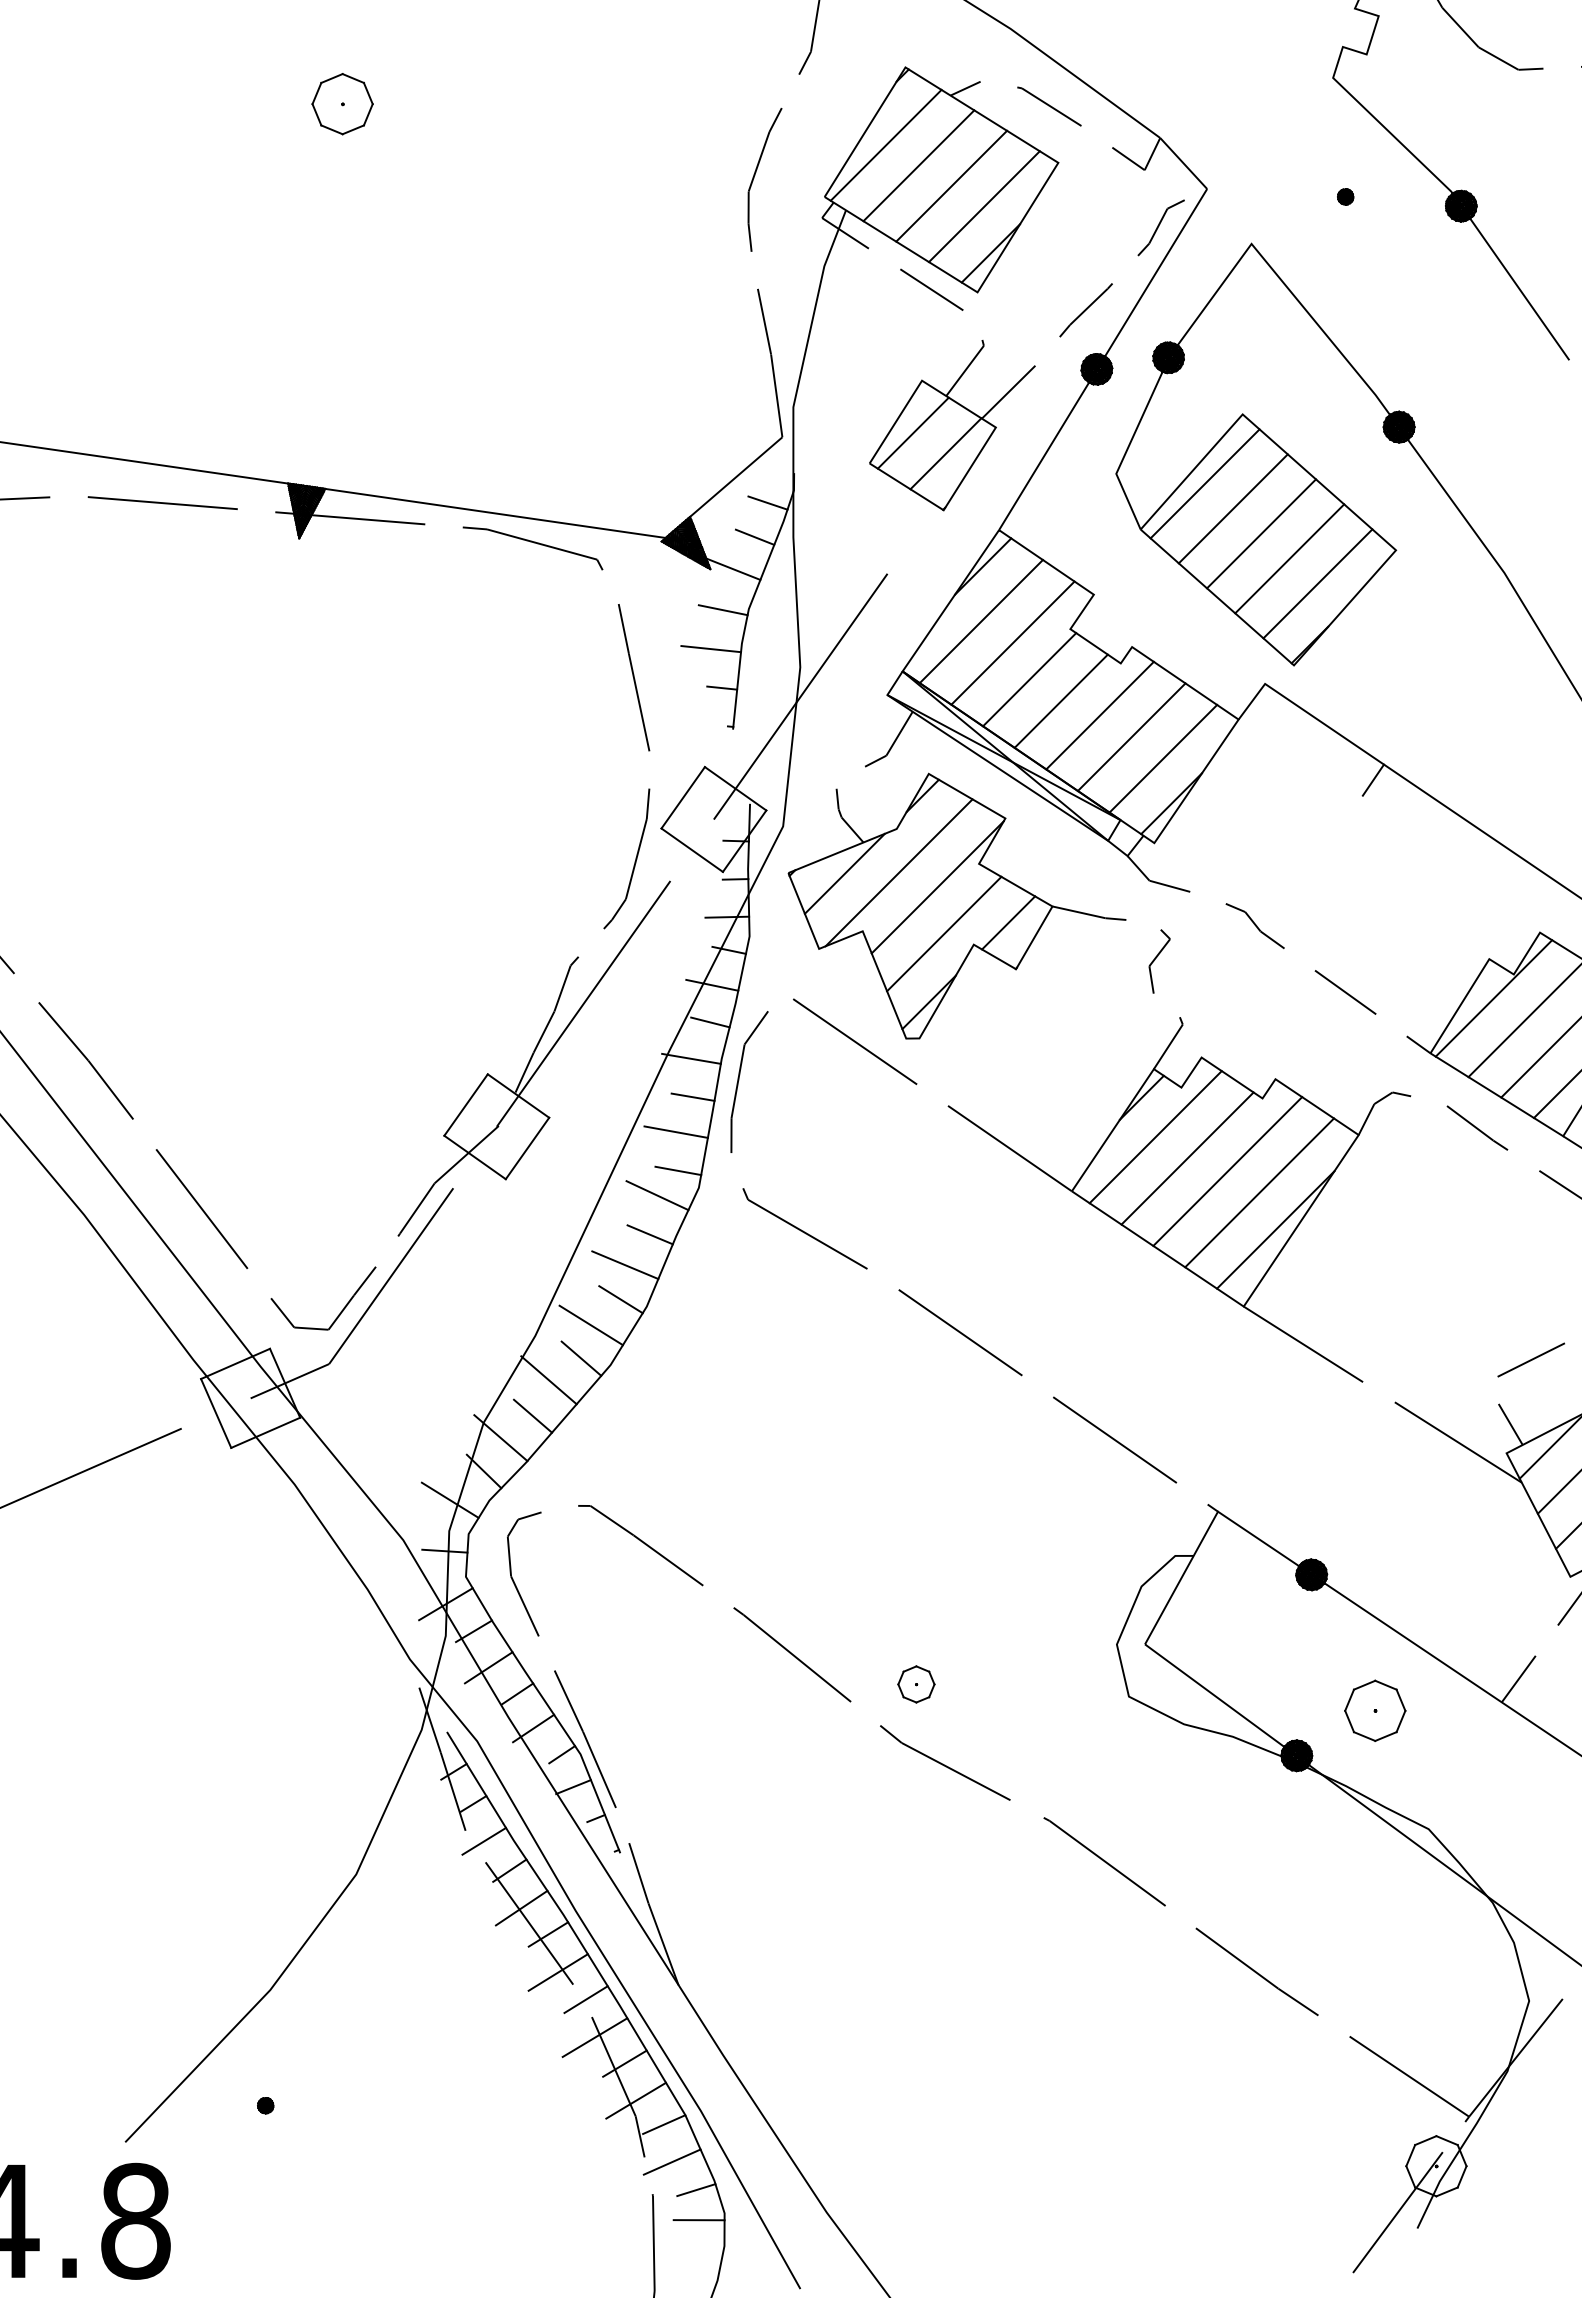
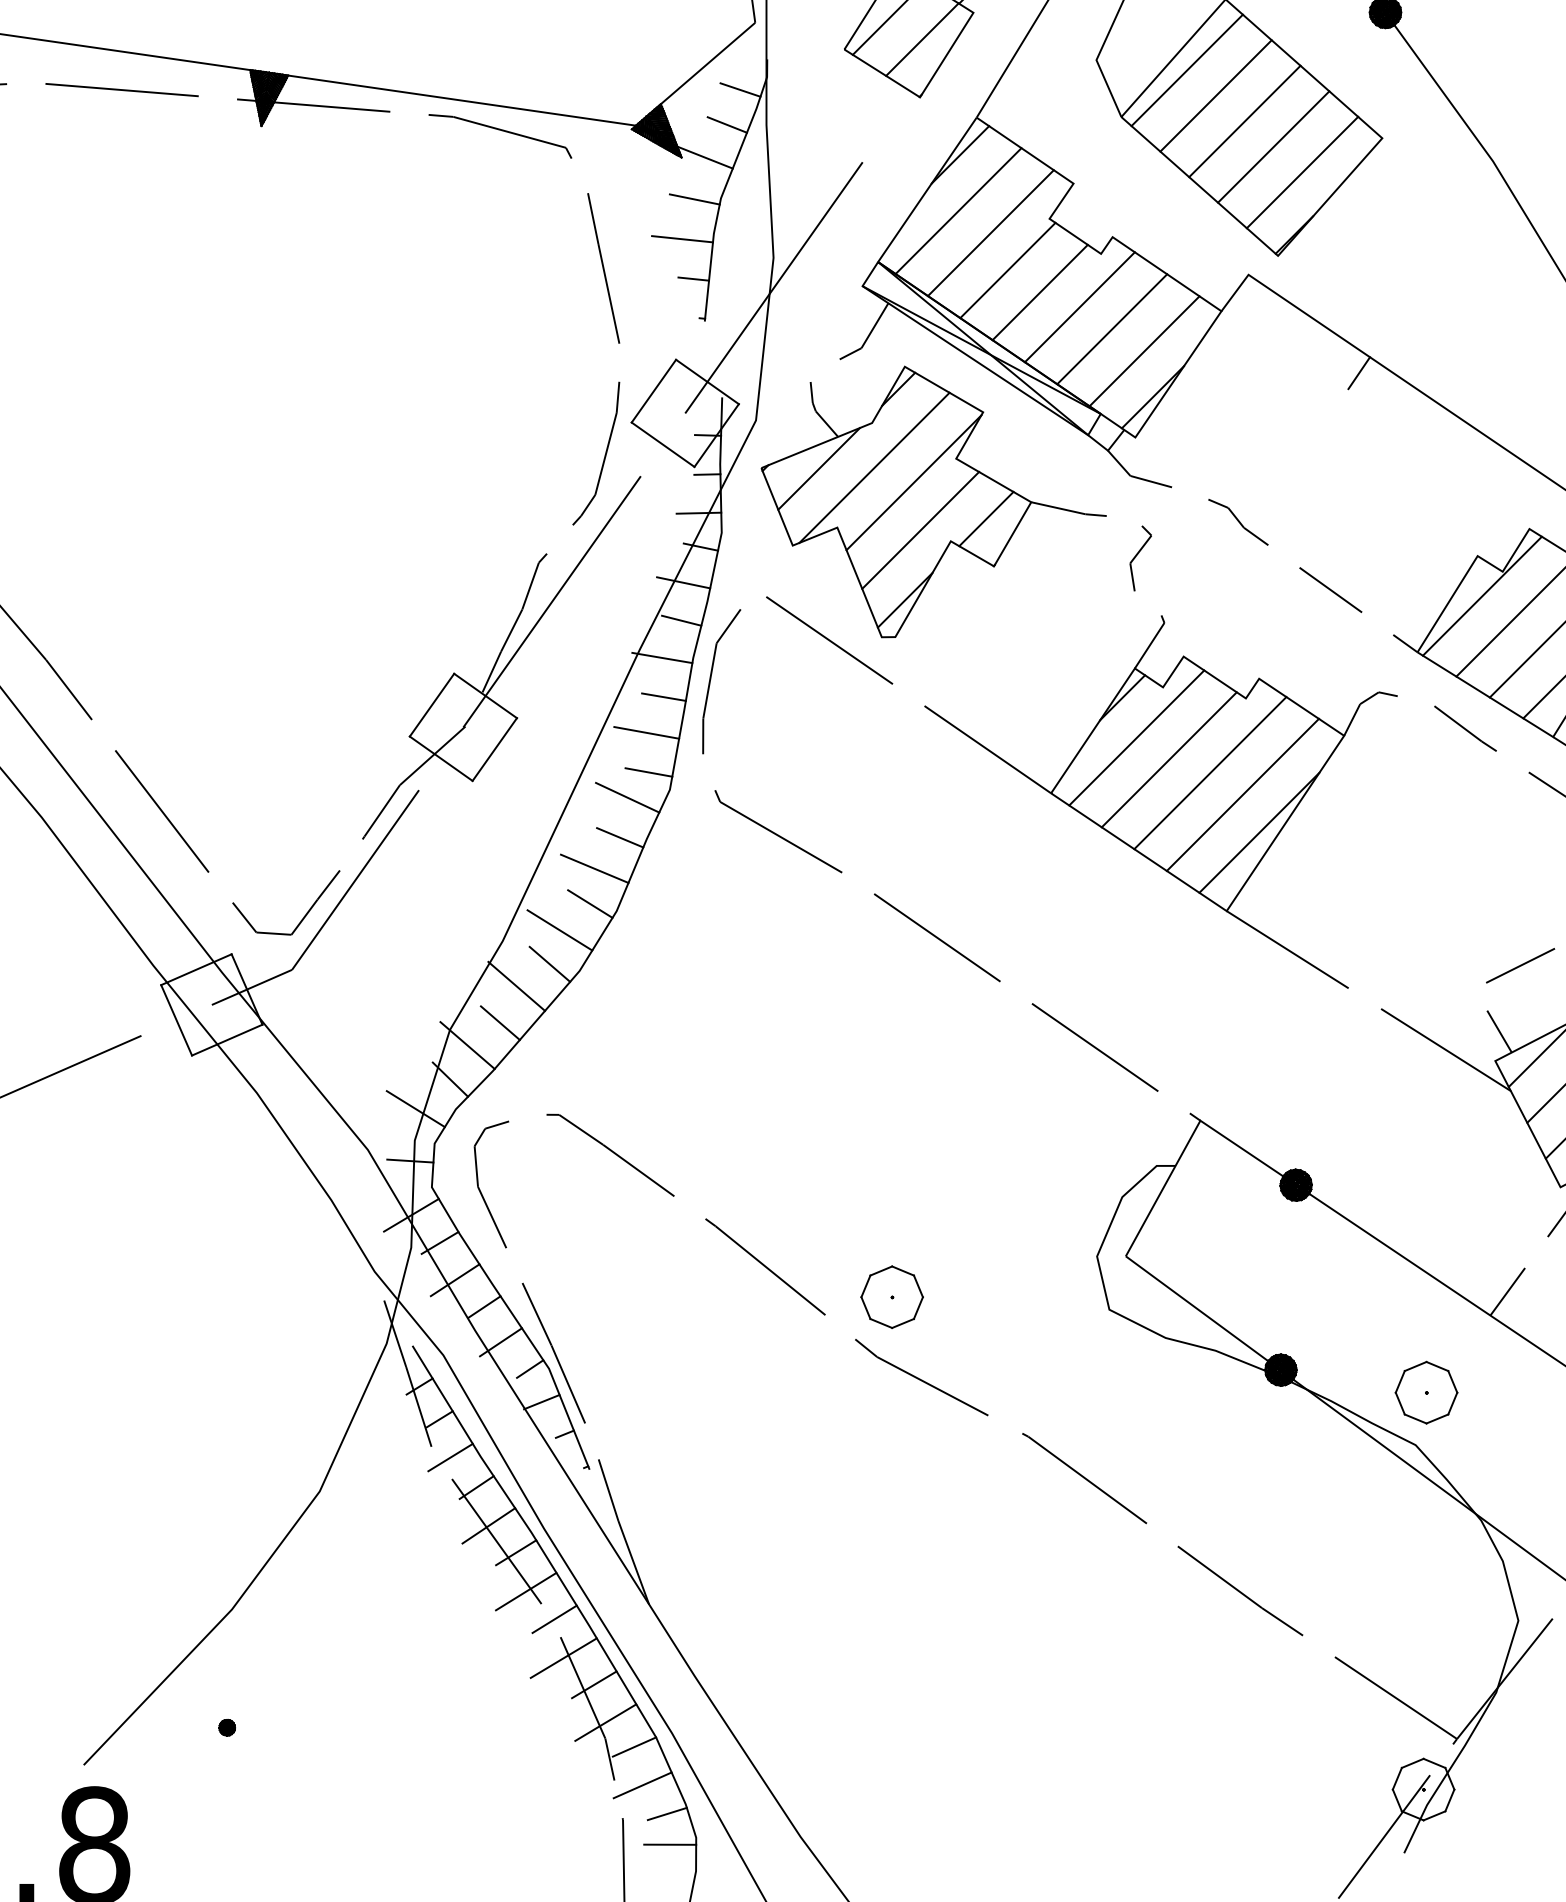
part: (916, 1684) -> (892, 1297), size x1.67
part: (1375, 1710) -> (1426, 1392), moved

